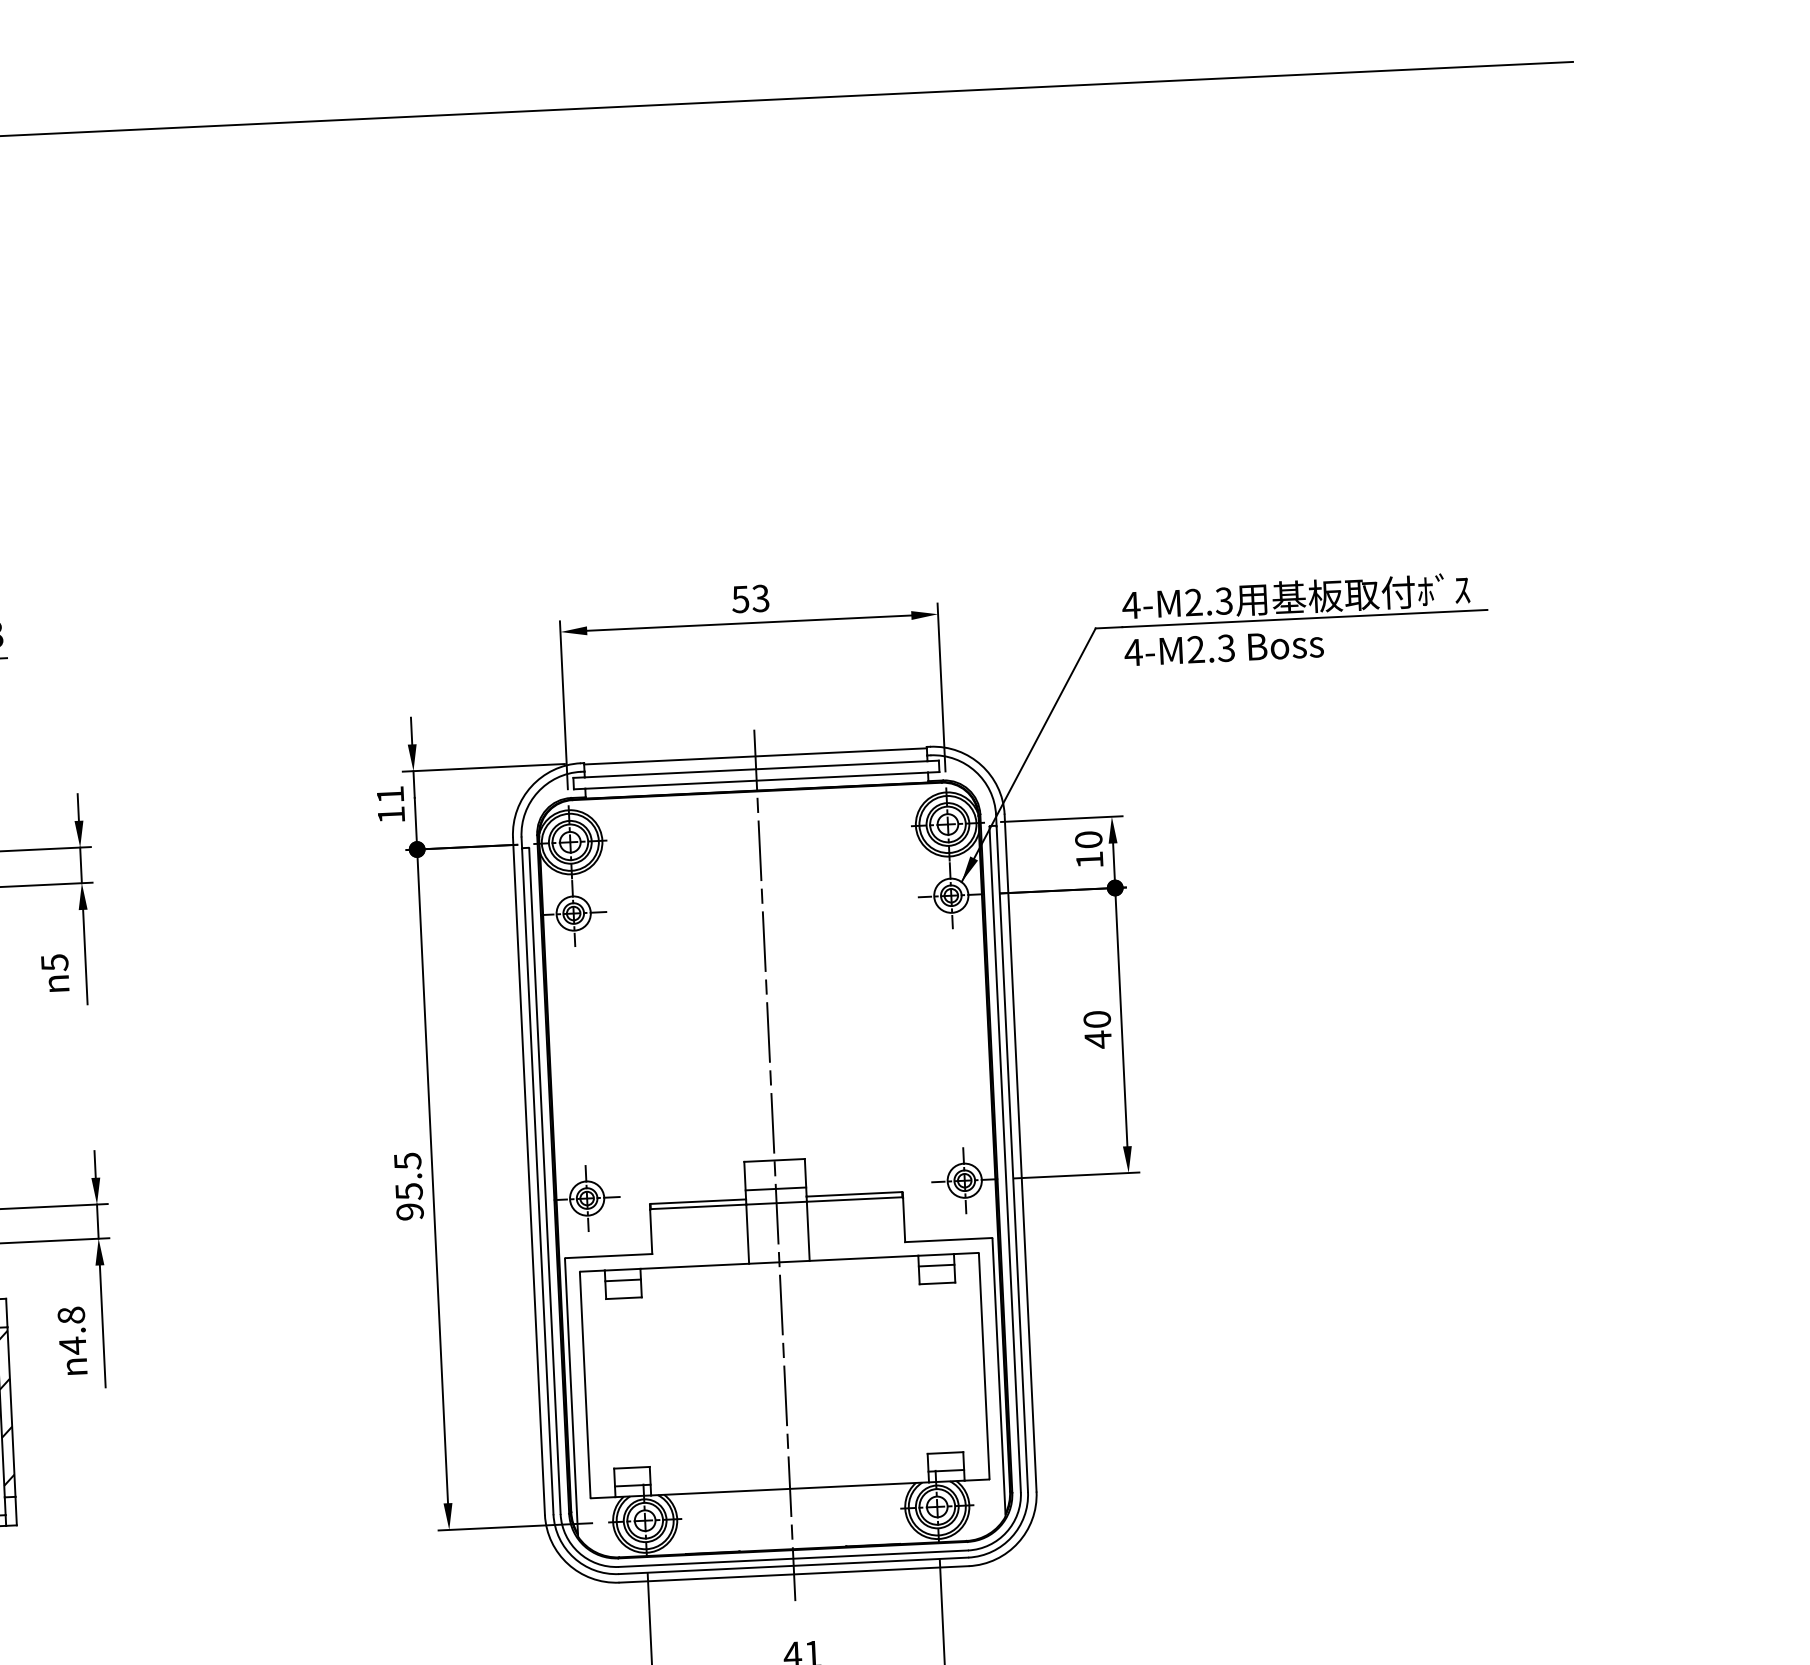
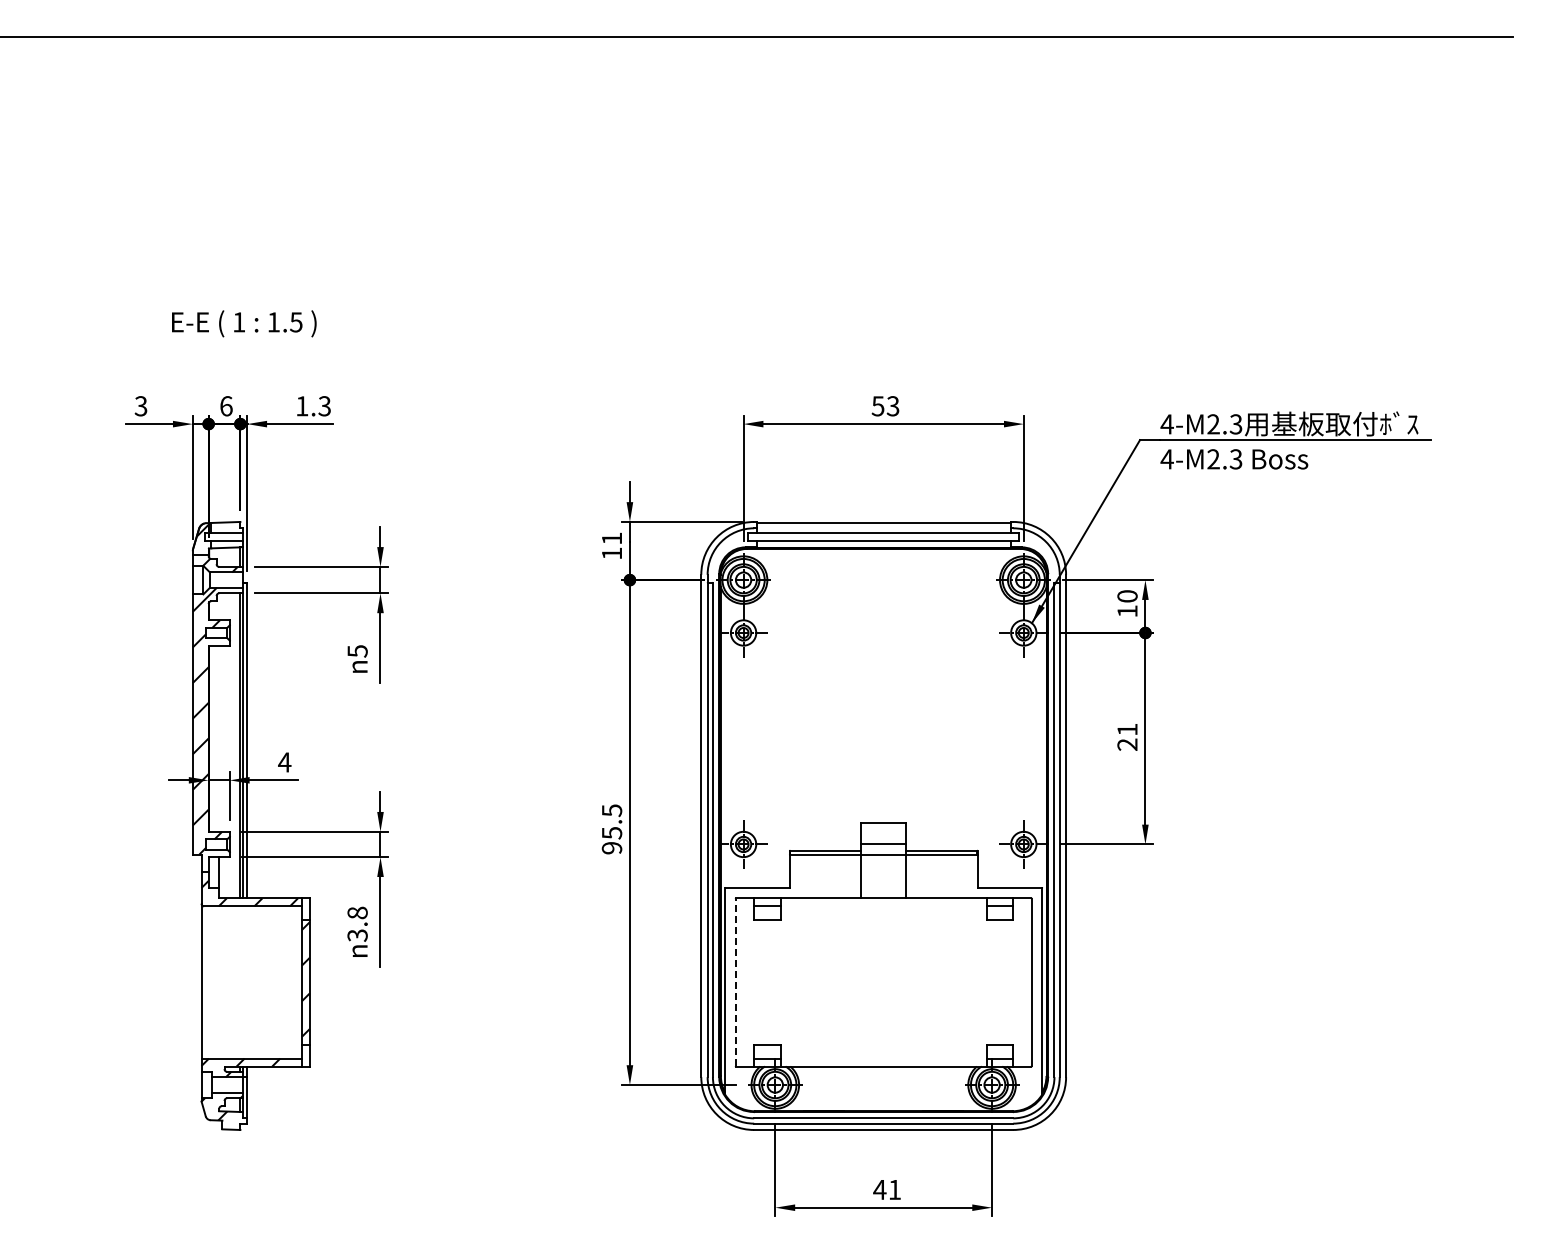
text: (1097, 1029) -> (1127, 737), 40 -> 21
line: (774, 1165) -> (883, 826), removed
text: (72, 1345) -> (357, 935), 4.8 -> 3.8
line: (585, 1385) -> (735, 982), solid -> dashed

